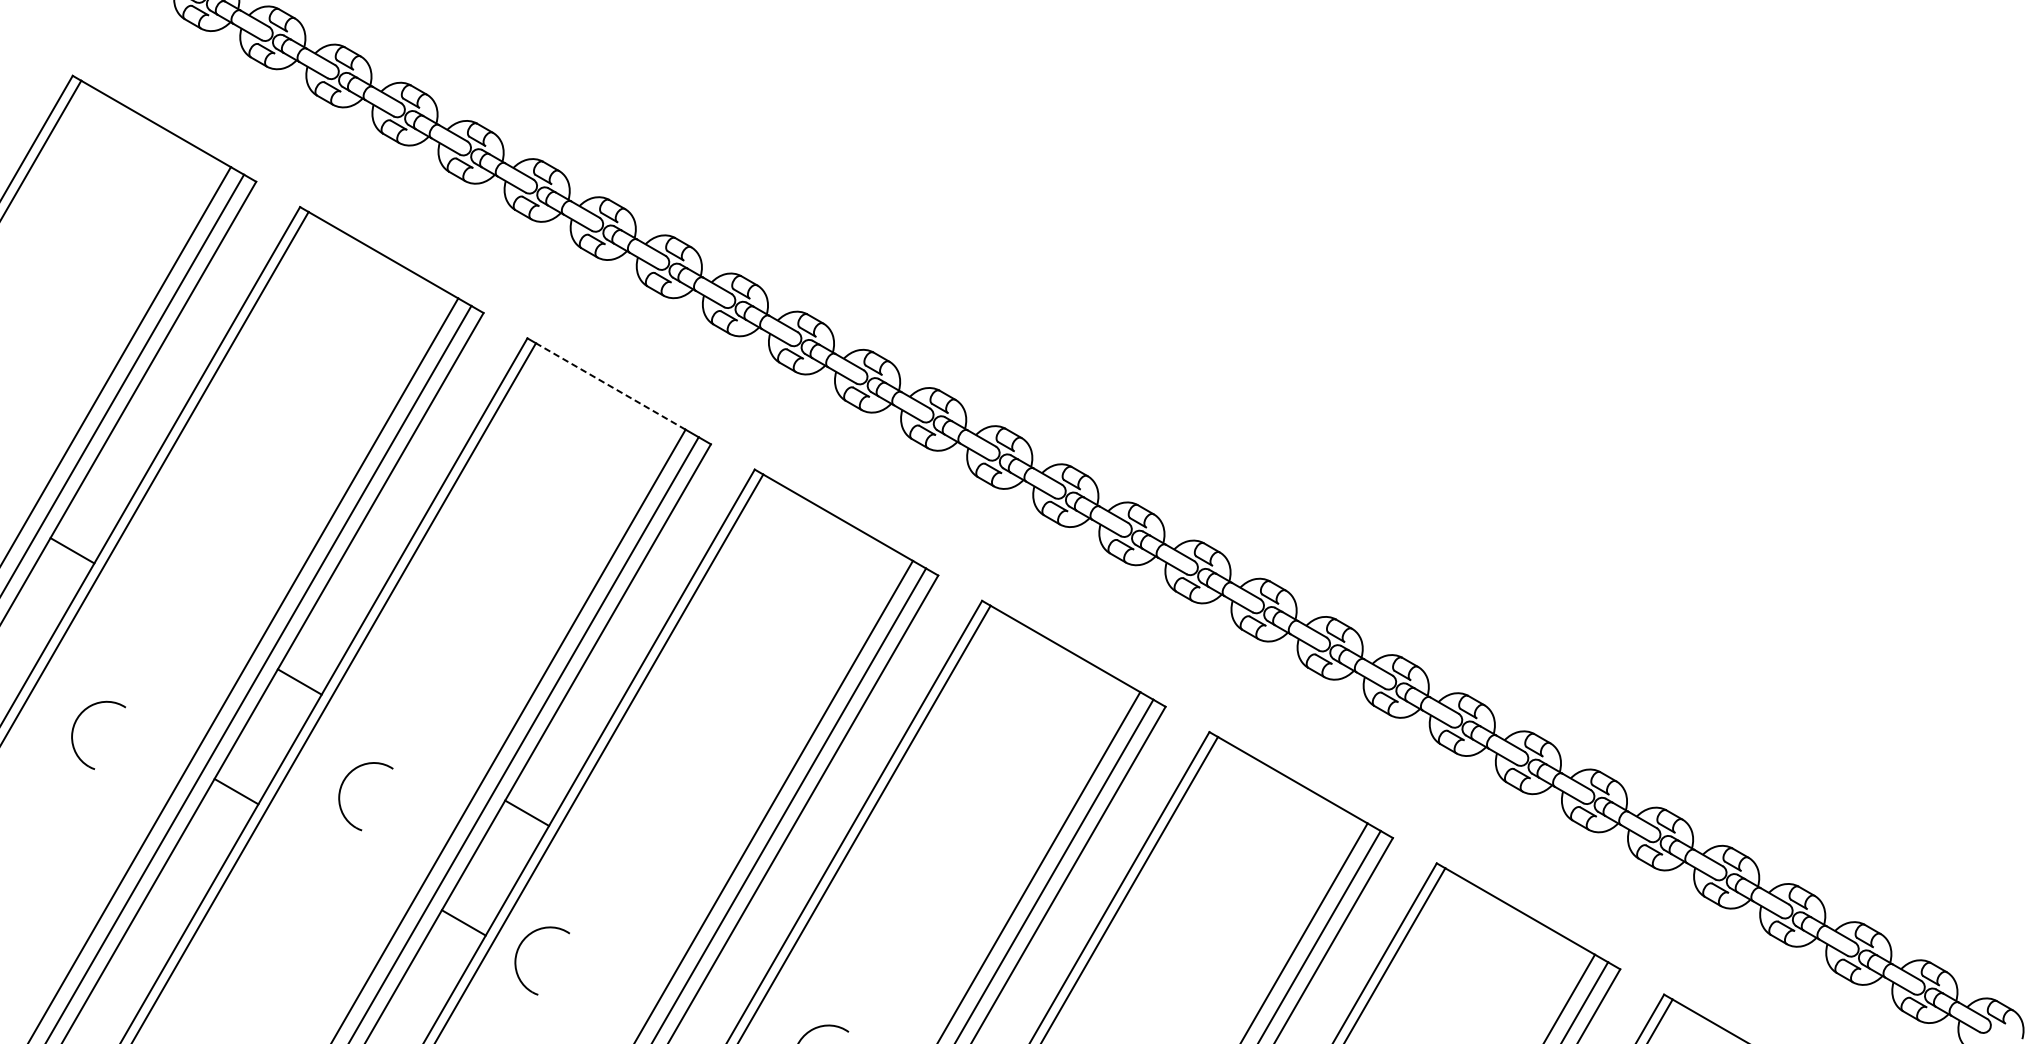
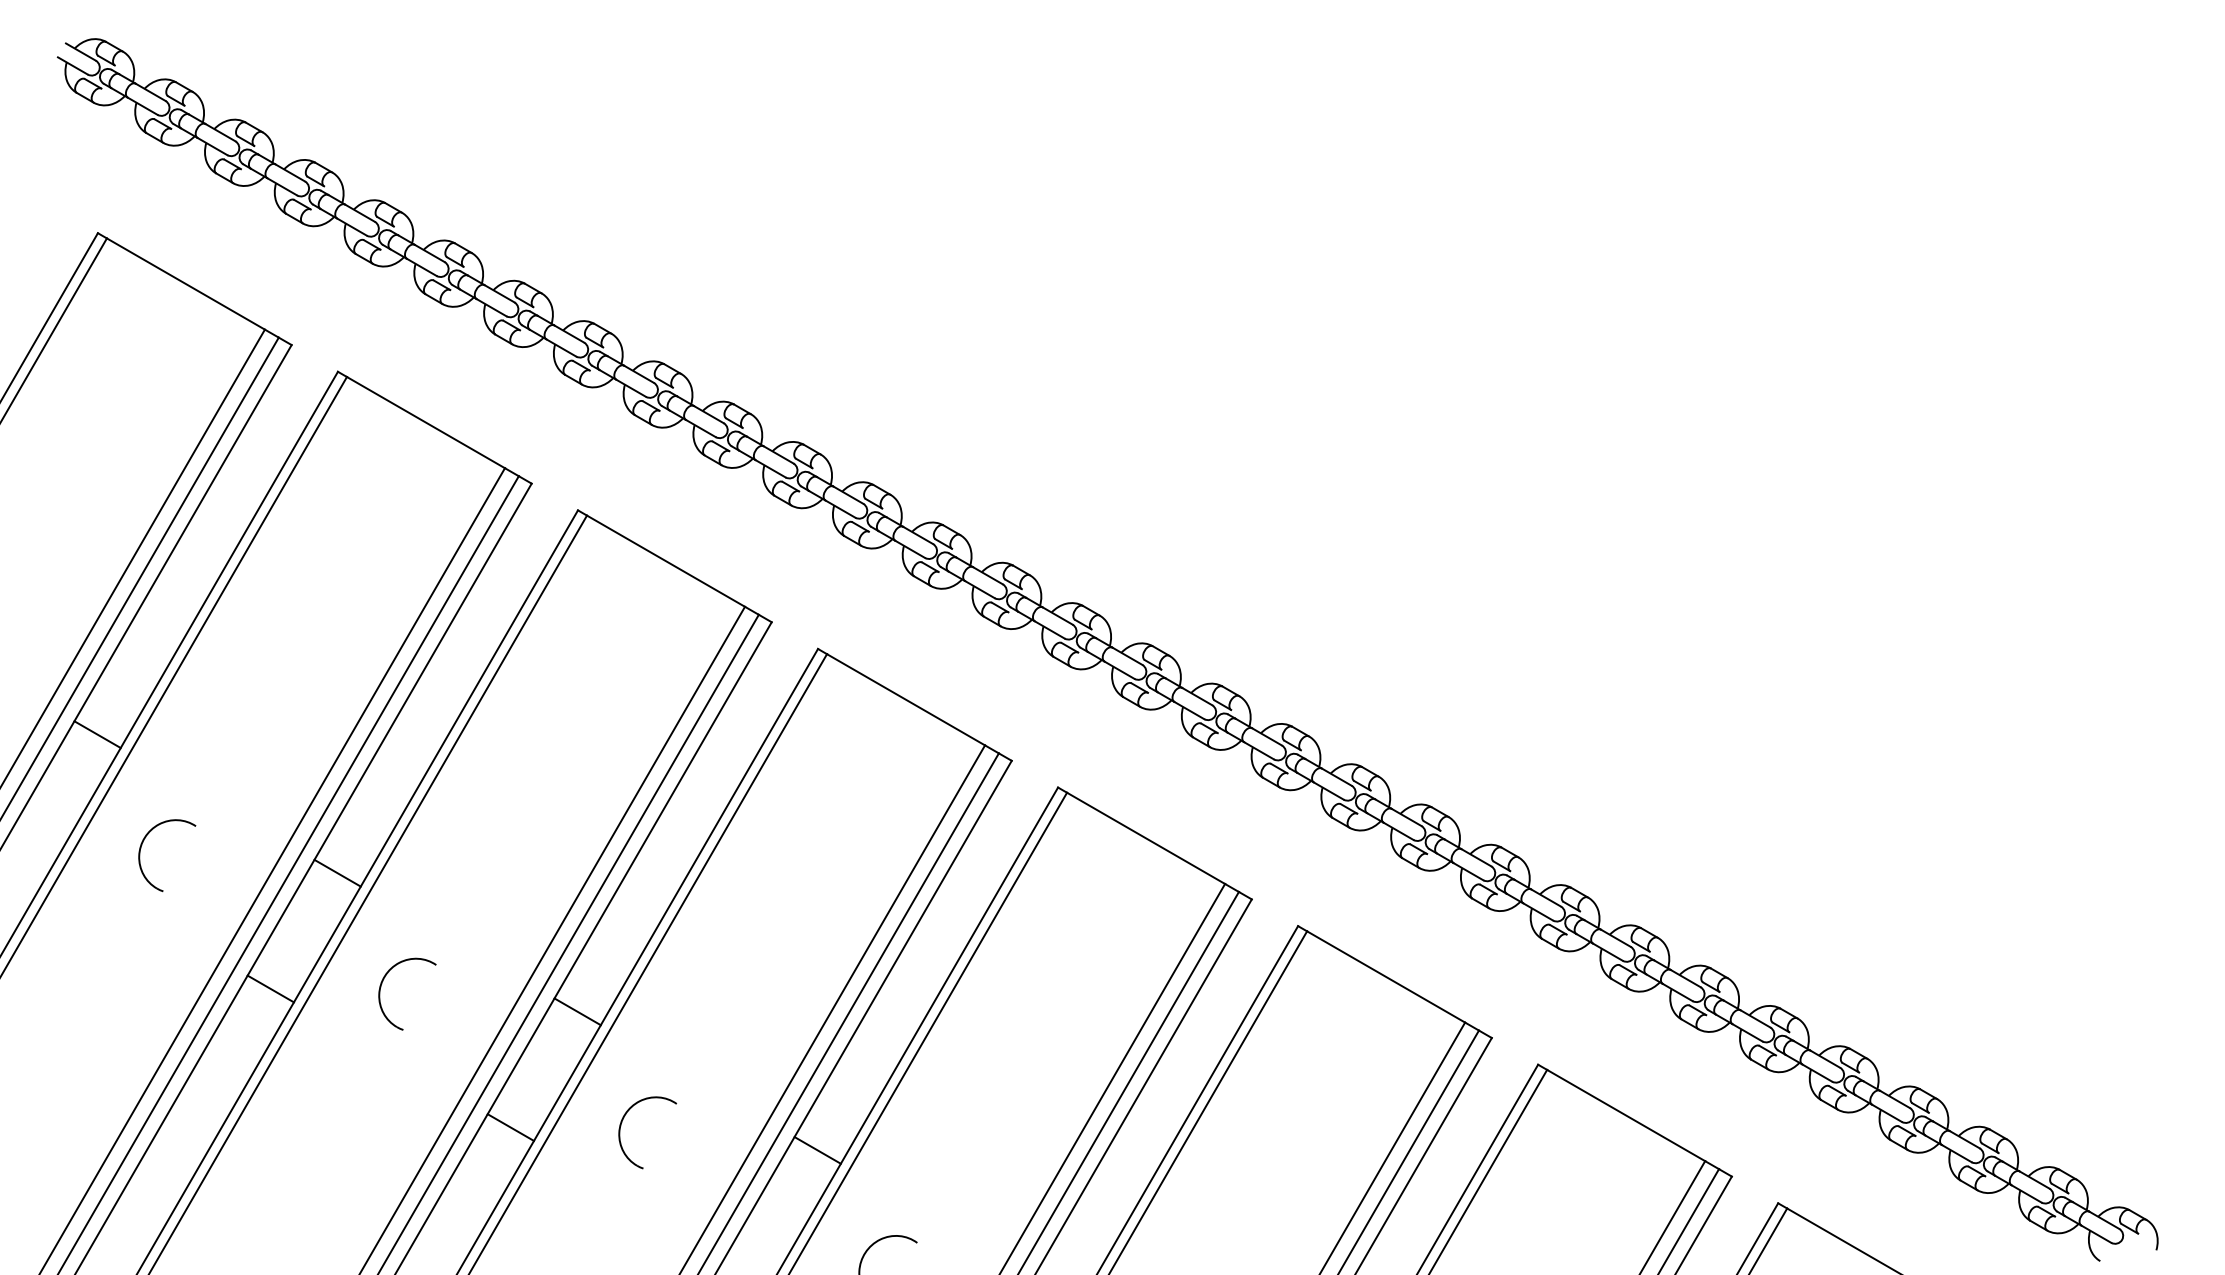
line: (610, 385) -> (665, 560), dashed -> solid
part: (75, 725) -> (142, 845), moved
line: (754, 944) -> (817, 1150), added
part: (517, 955) -> (621, 1126), moved

